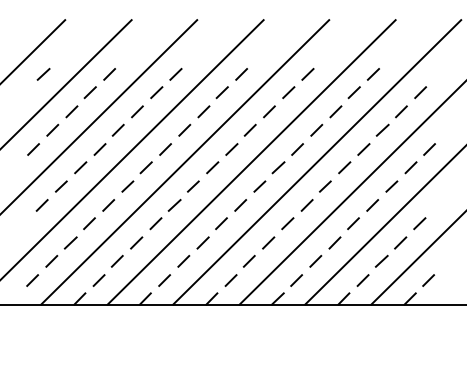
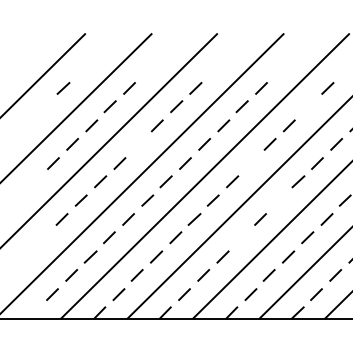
line: (288, 92) -> (308, 106), removed
line: (117, 129) -> (137, 143), removed
line: (231, 149) -> (251, 163), removed
line: (259, 186) -> (279, 200), removed
line: (221, 223) -> (241, 237), removed

